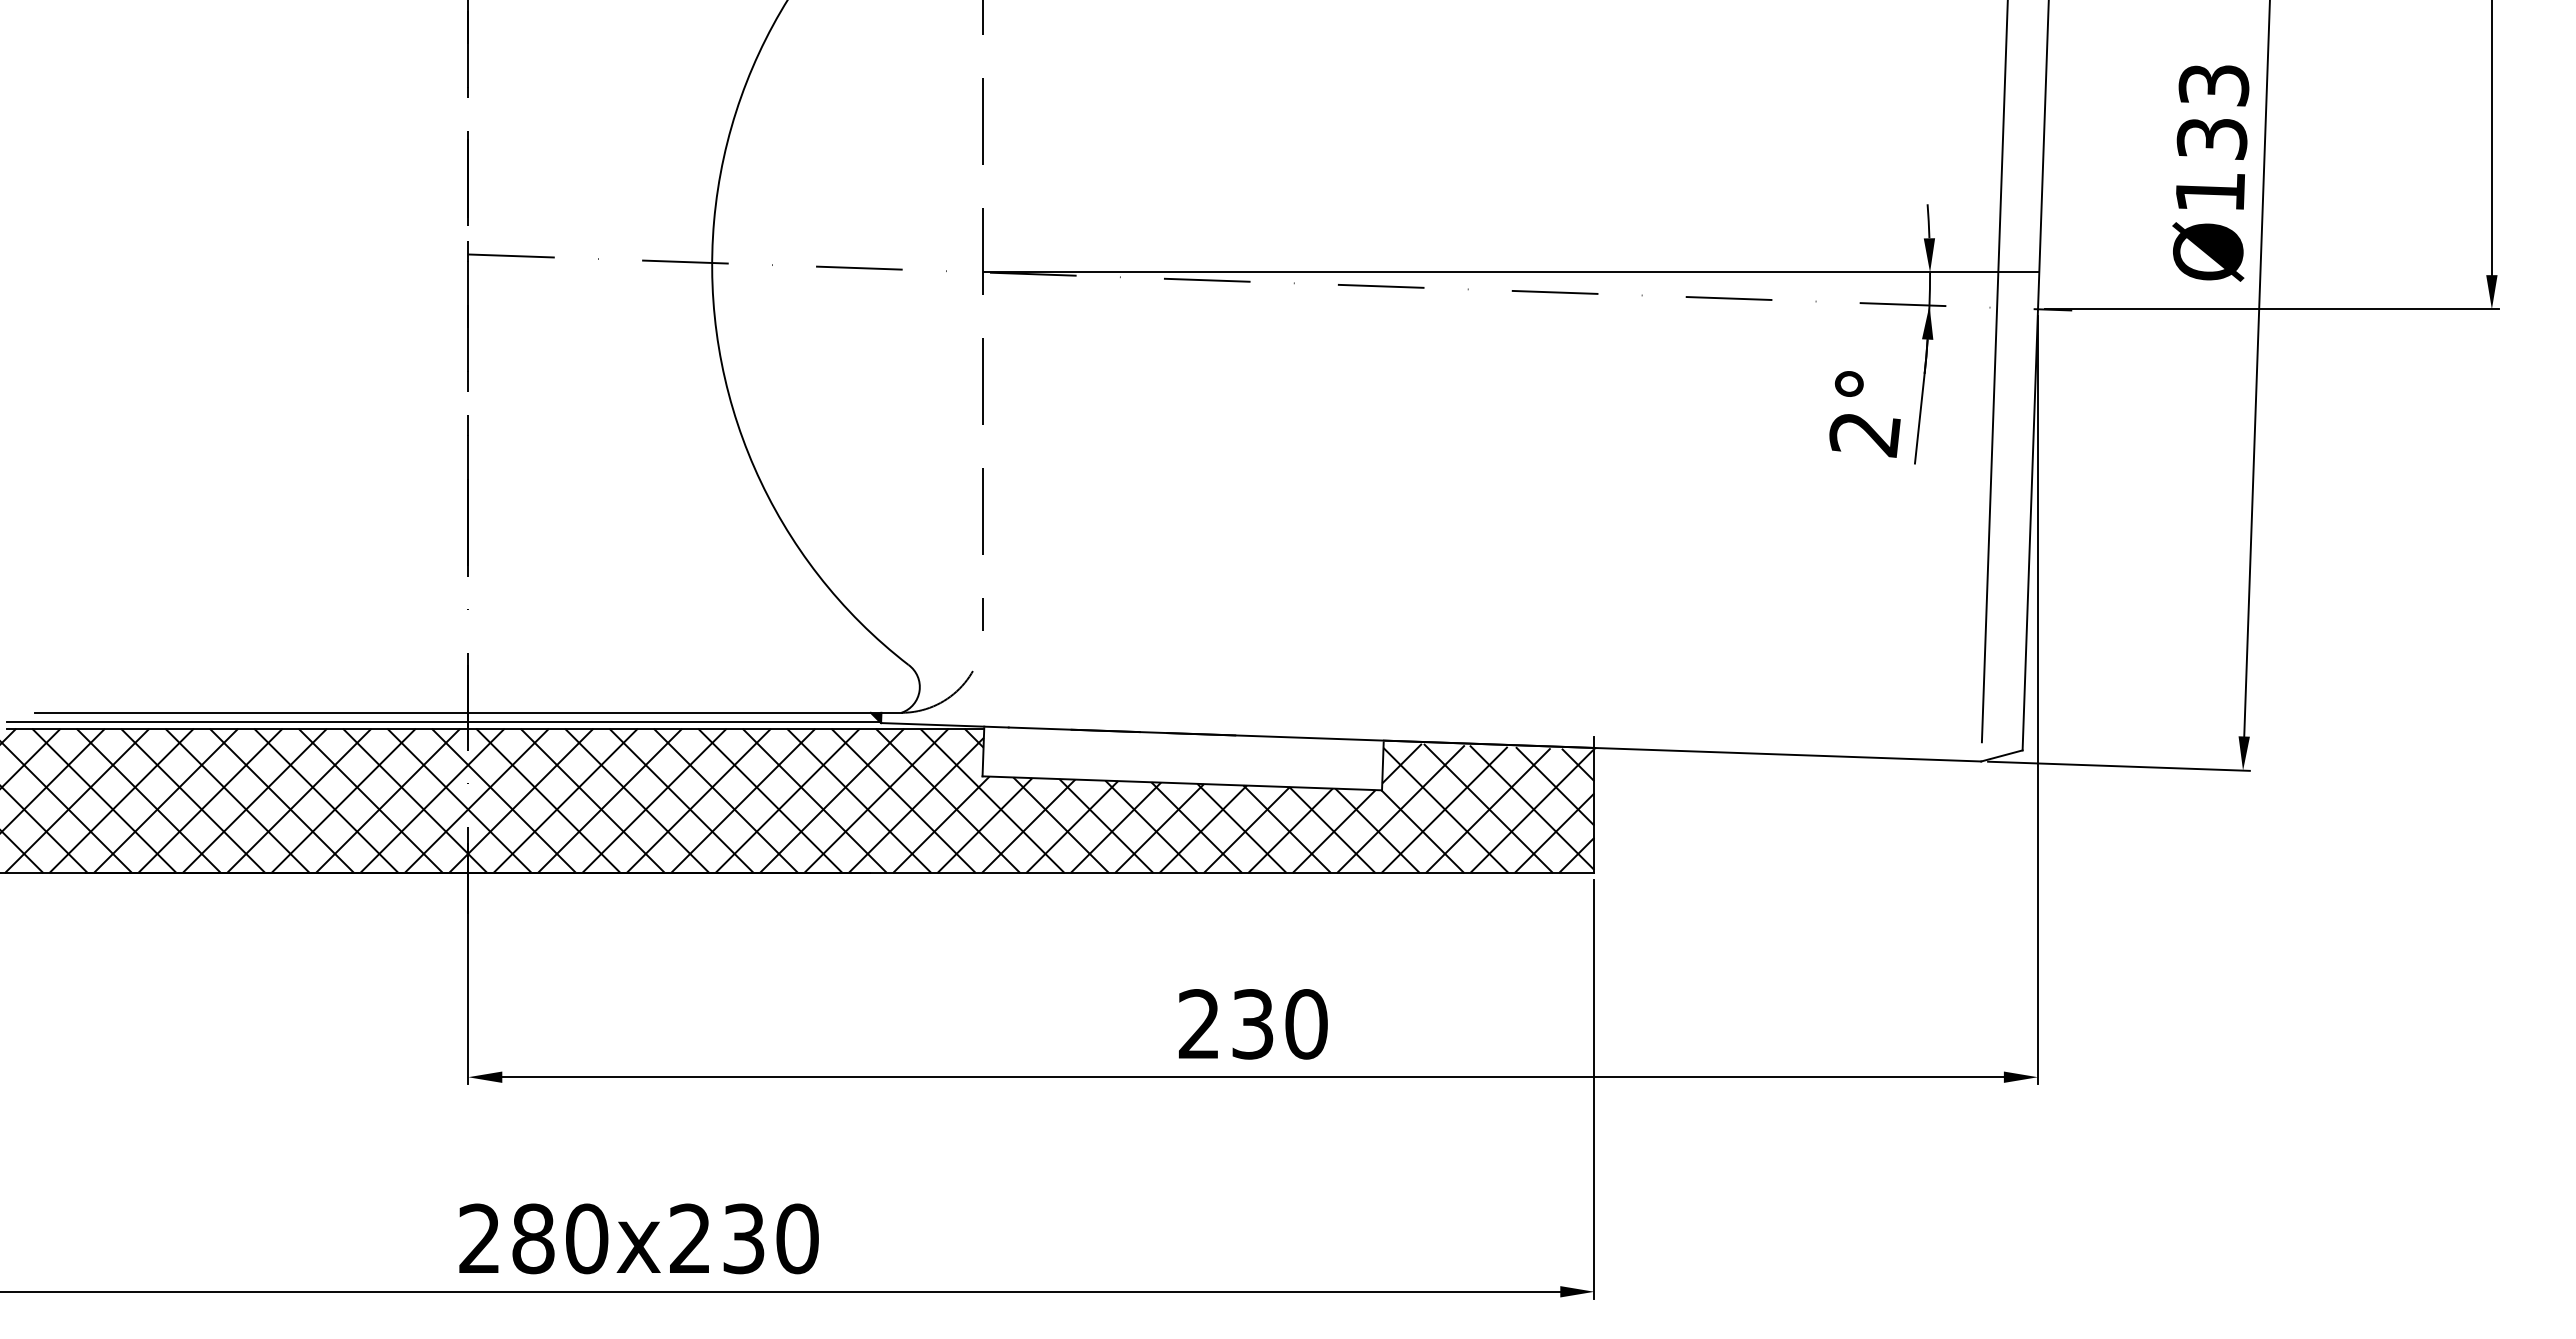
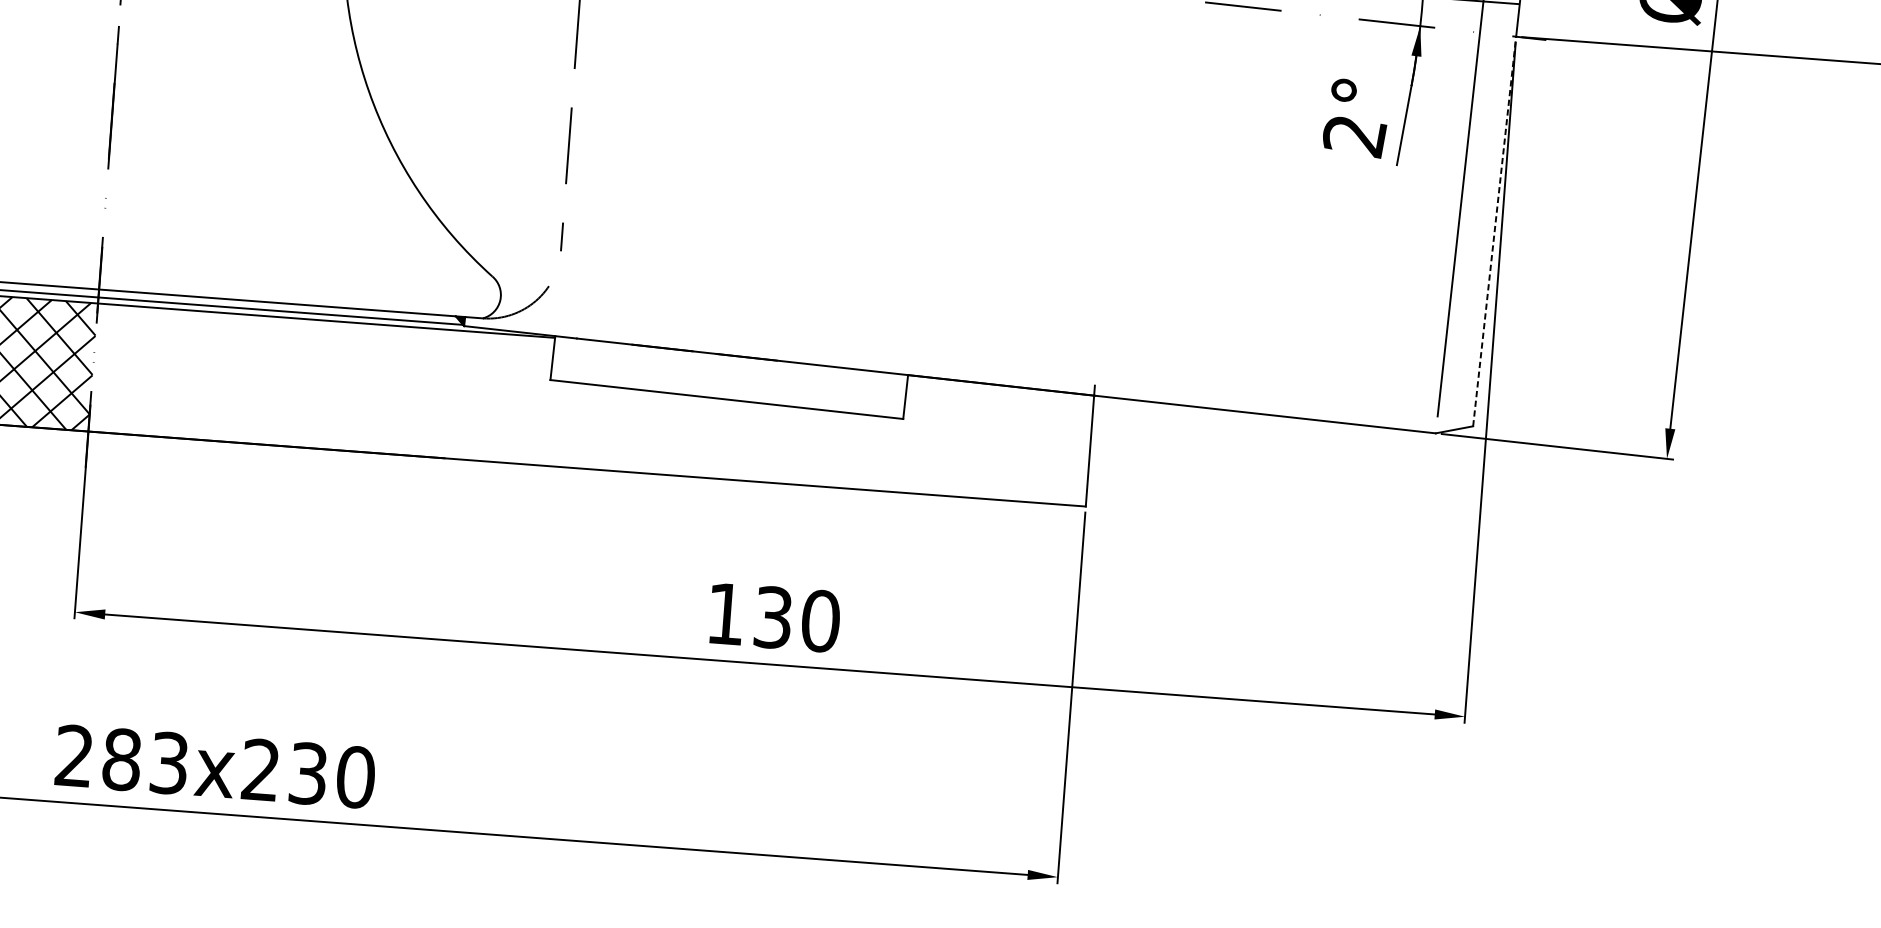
line: (2030, 529) -> (1494, 231), solid -> dashed
hatch: (1030, 800) -> (591, 404), removed
text: (1198, 1023) -> (725, 613), 230 -> 130
text: (587, 1238) -> (169, 762), 280x230 -> 283x230

